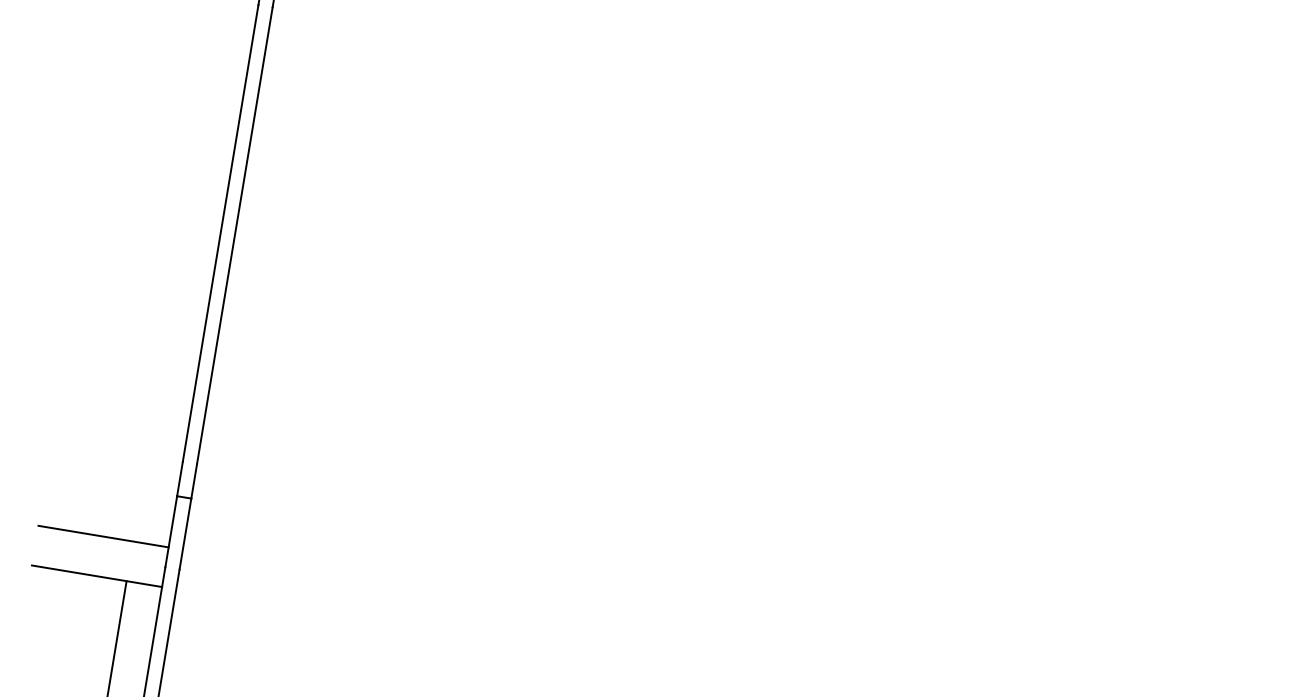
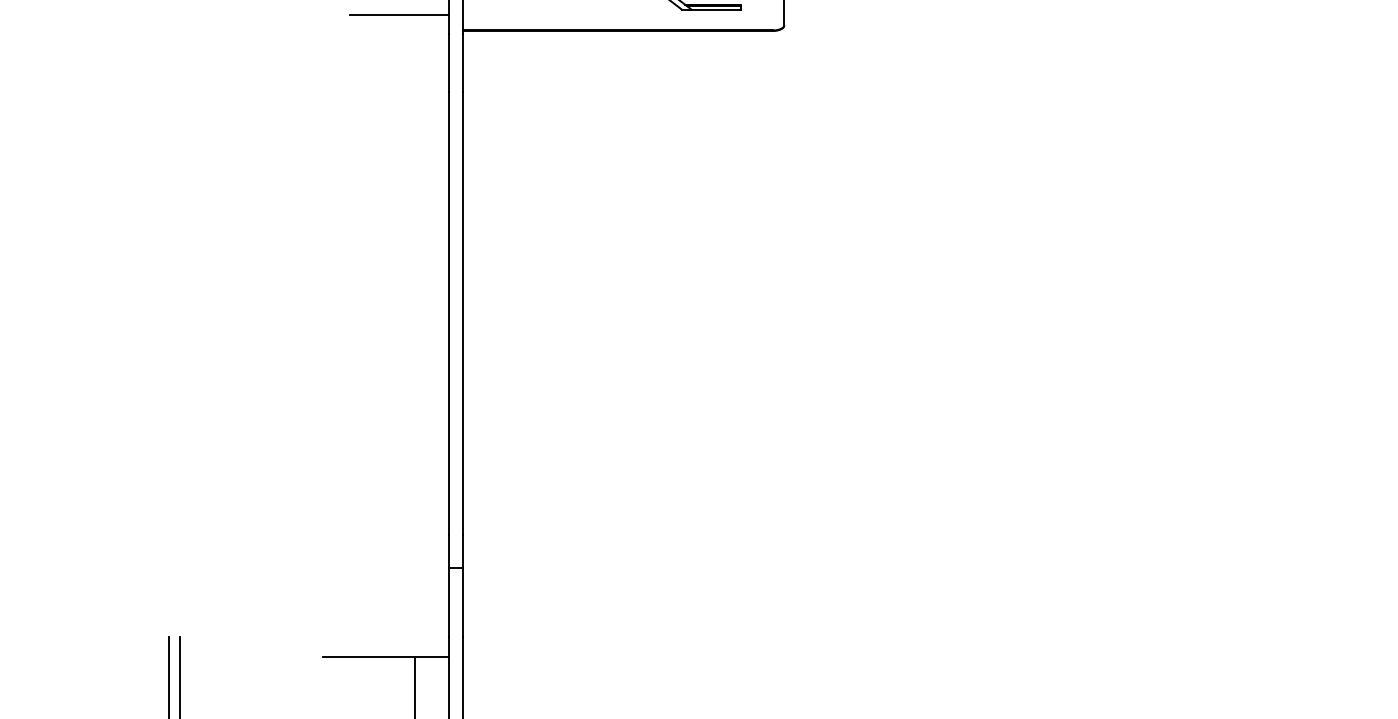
line: (103, 536) -> (385, 618), removed

